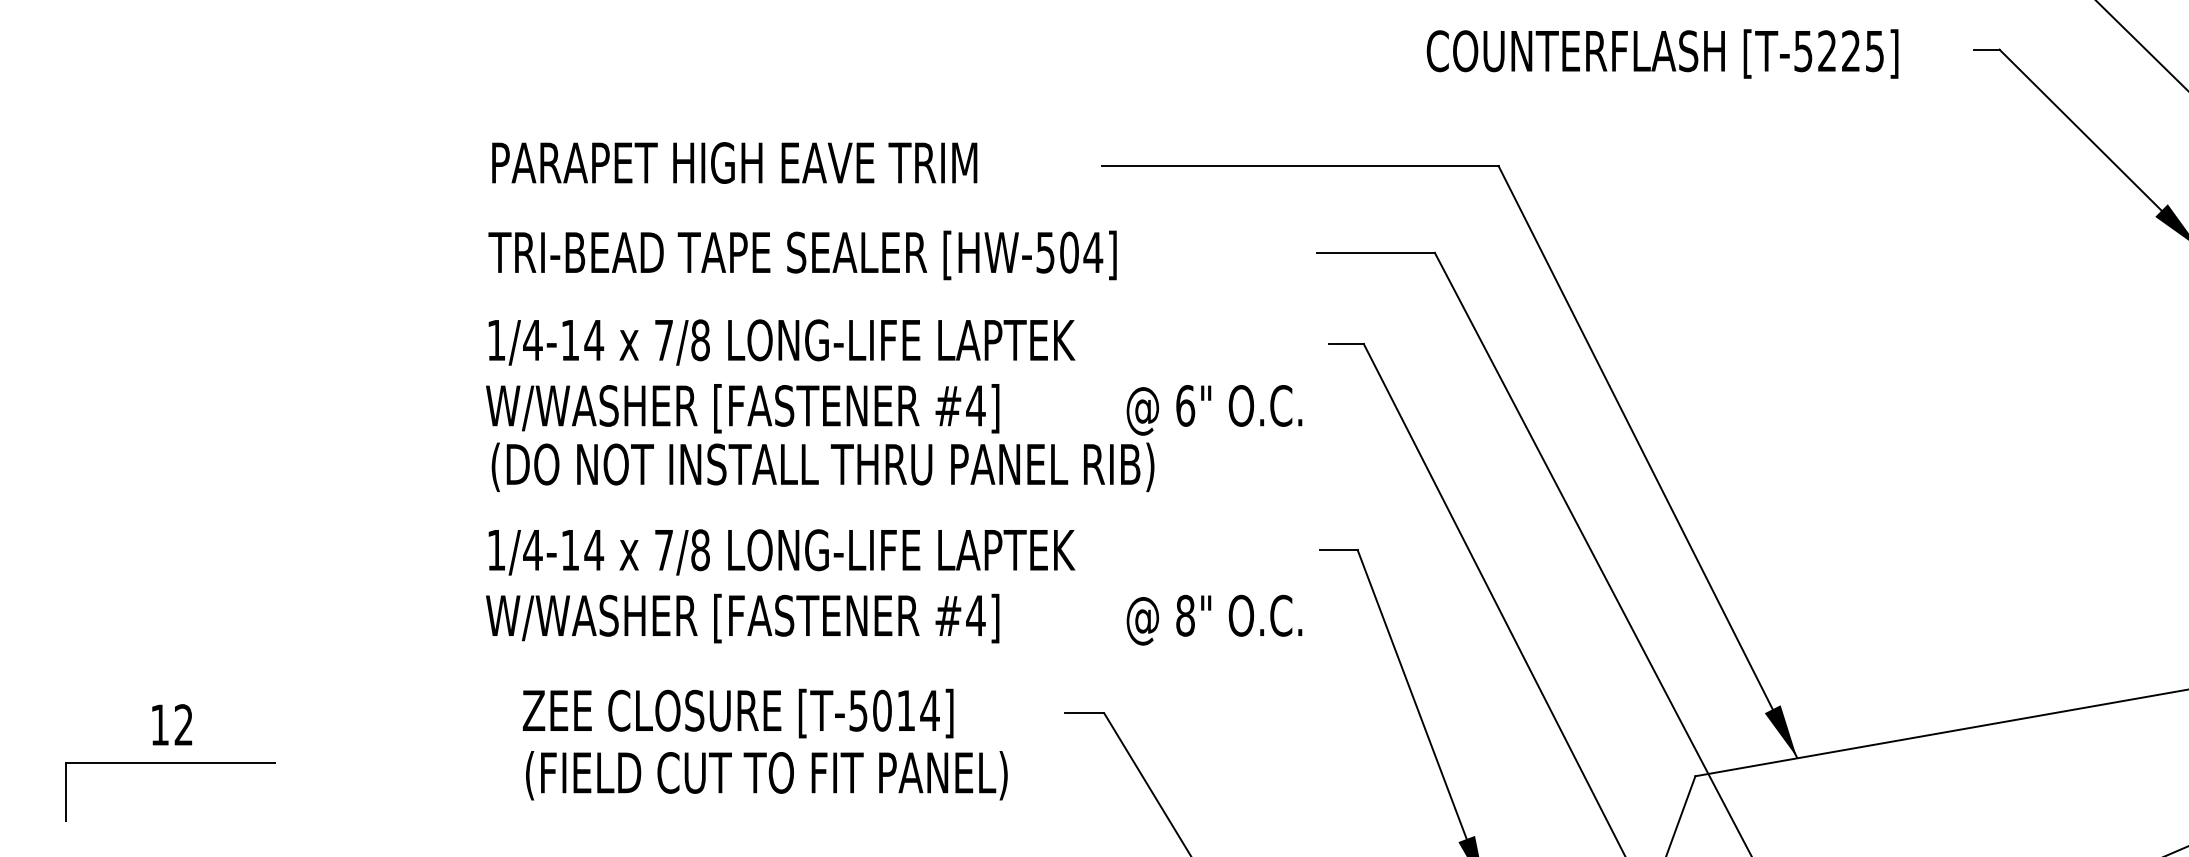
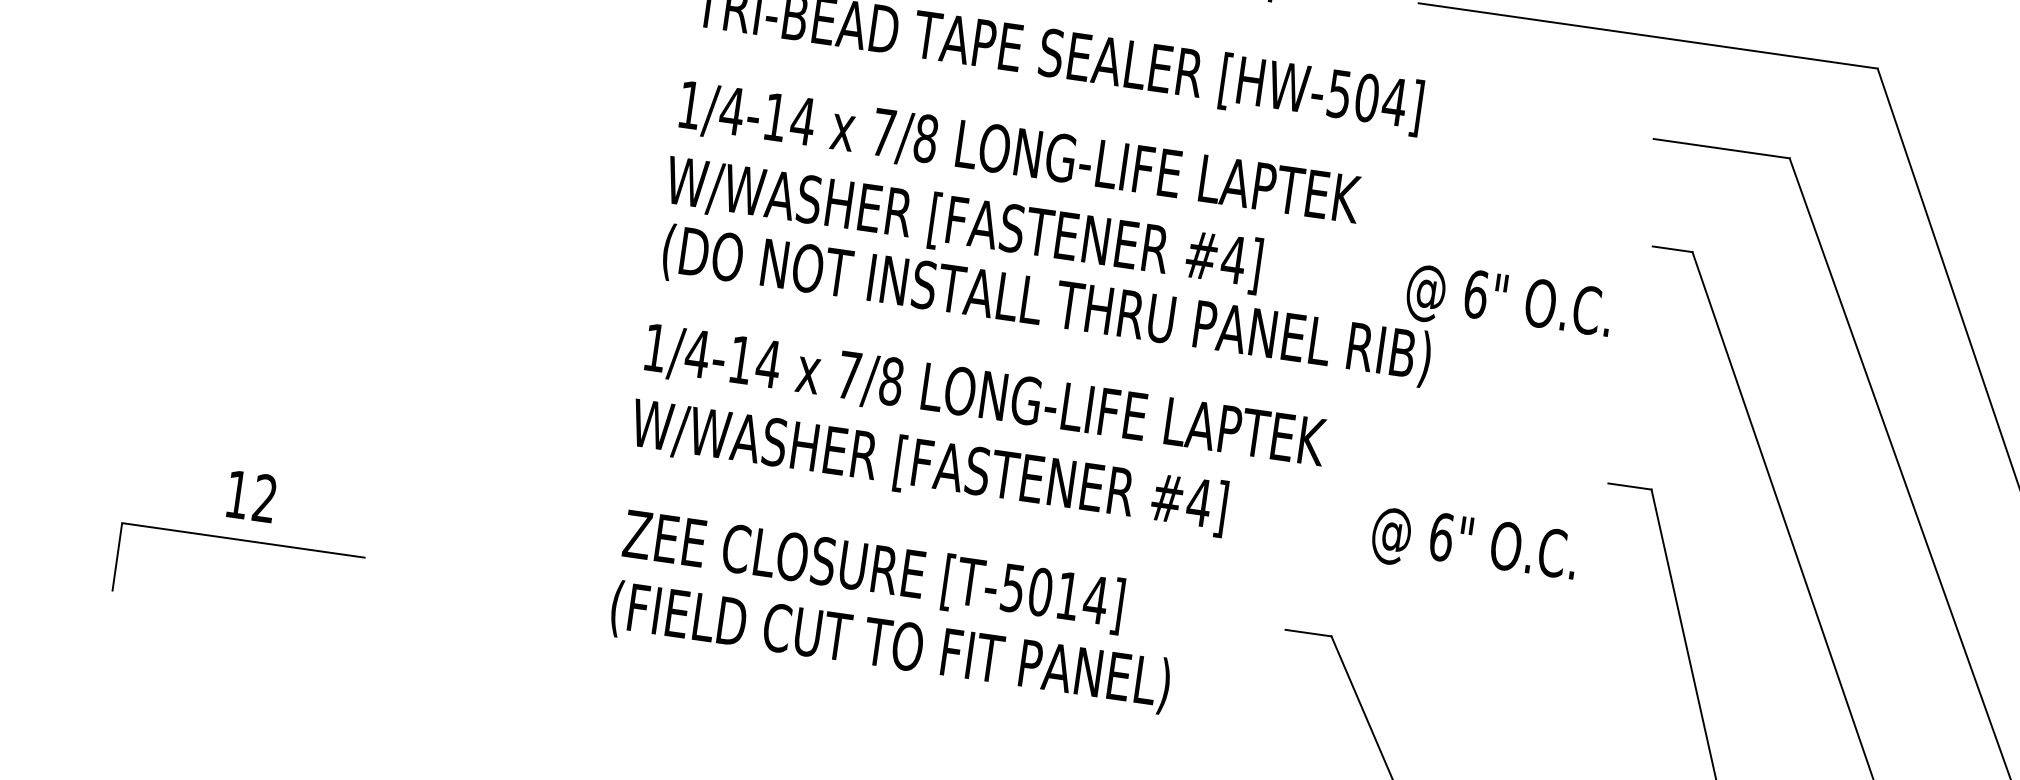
text: (1185, 615) -> (1441, 536), 8" -> 6"
text: (737, 713) -> (872, 571), moved
text: (766, 775) -> (890, 647), moved

